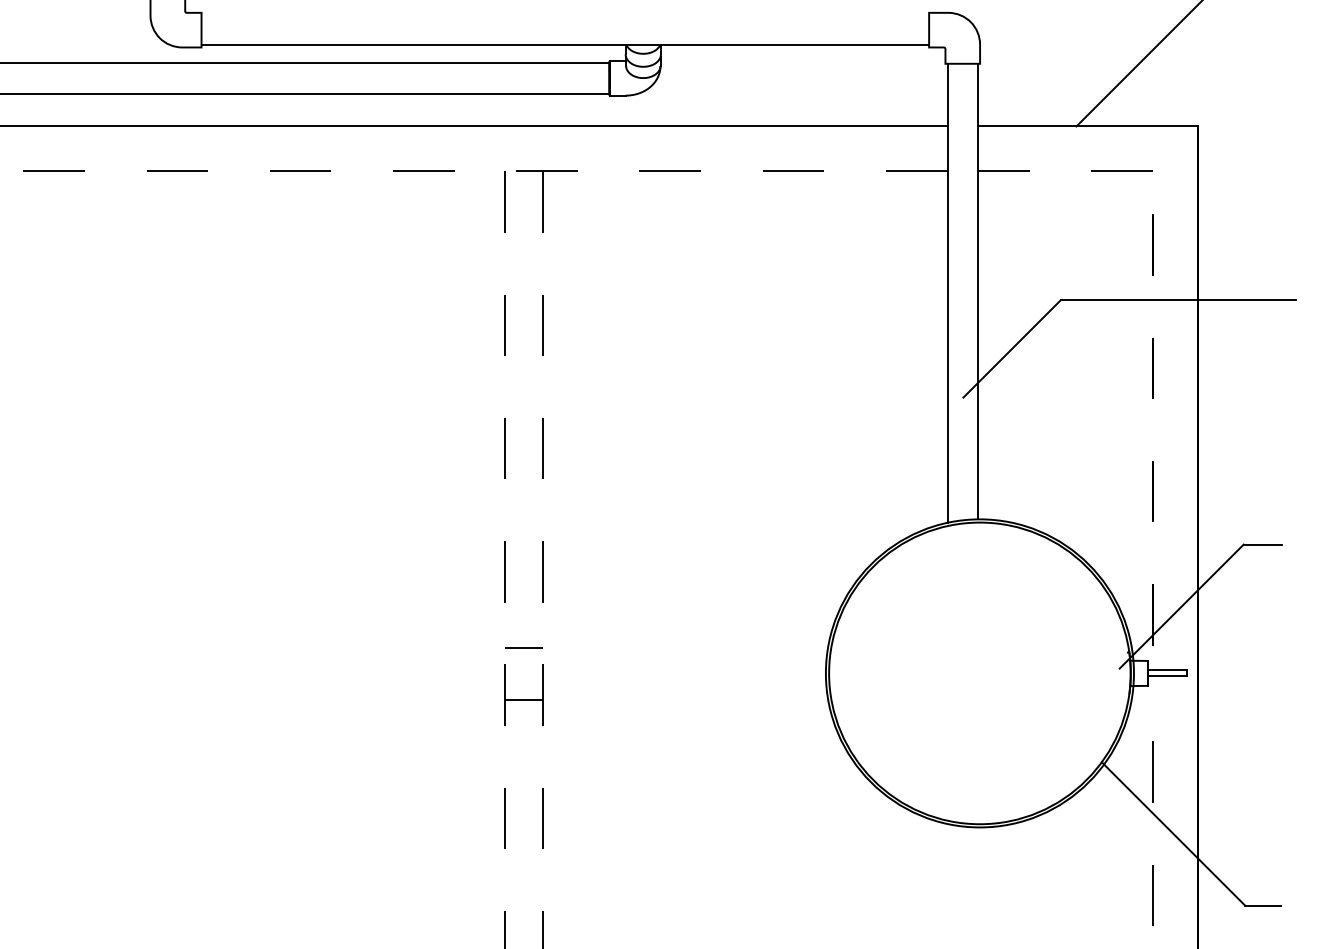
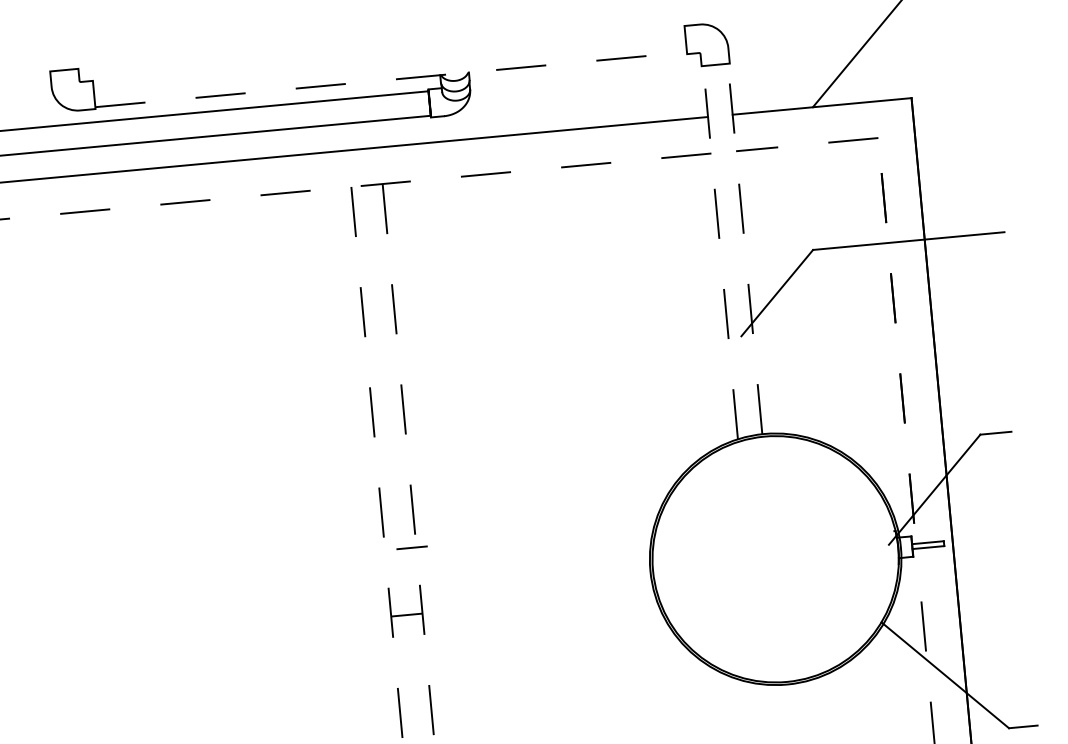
line: (565, 45) -> (391, 79), solid -> dashed
line: (977, 291) -> (744, 248), solid -> dashed
line: (947, 293) -> (720, 252), solid -> dashed
line: (523, 647) -> (411, 547), moved

